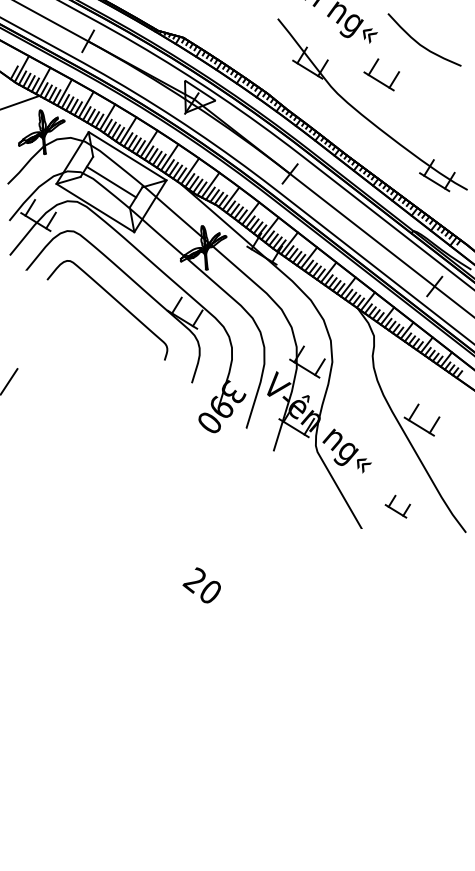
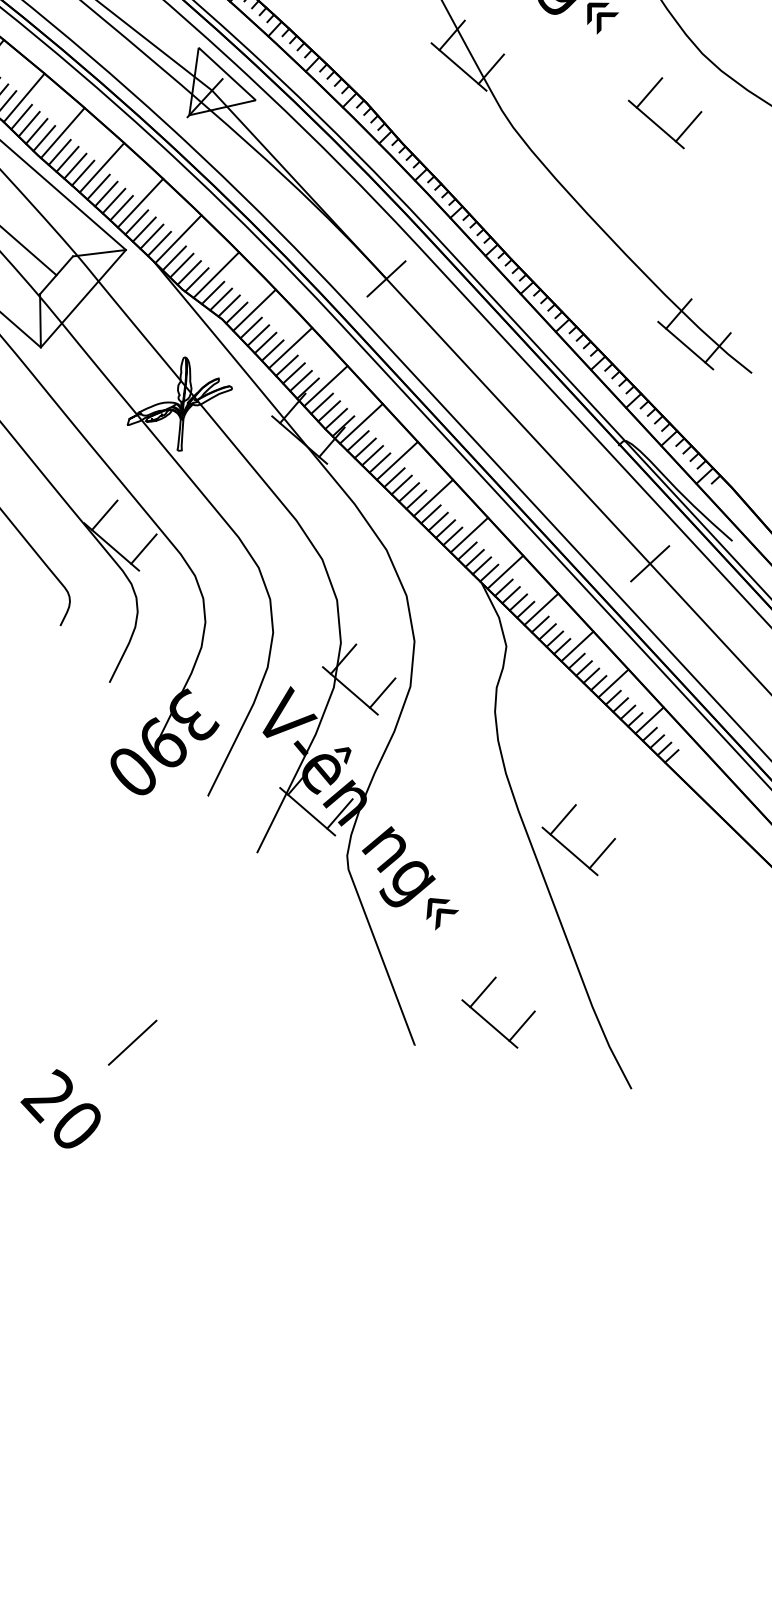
part: (379, 80) -> (657, 122), moved
part: (397, 506) -> (497, 1010), size x1.43
line: (229, 549) -> (131, 1043), added

